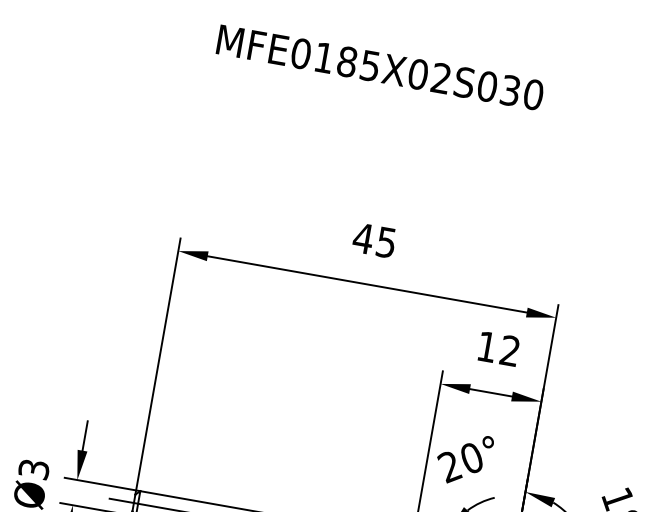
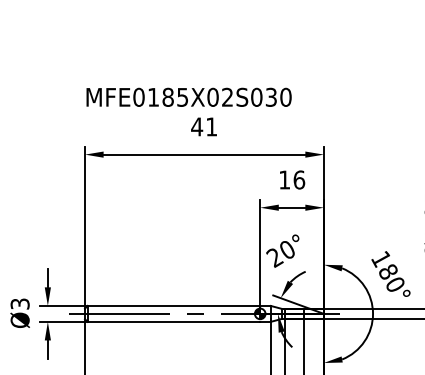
text: (379, 66) -> (188, 96), moved
text: (386, 241) -> (211, 126), 45 -> 41
text: (510, 350) -> (299, 179), 12 -> 16

